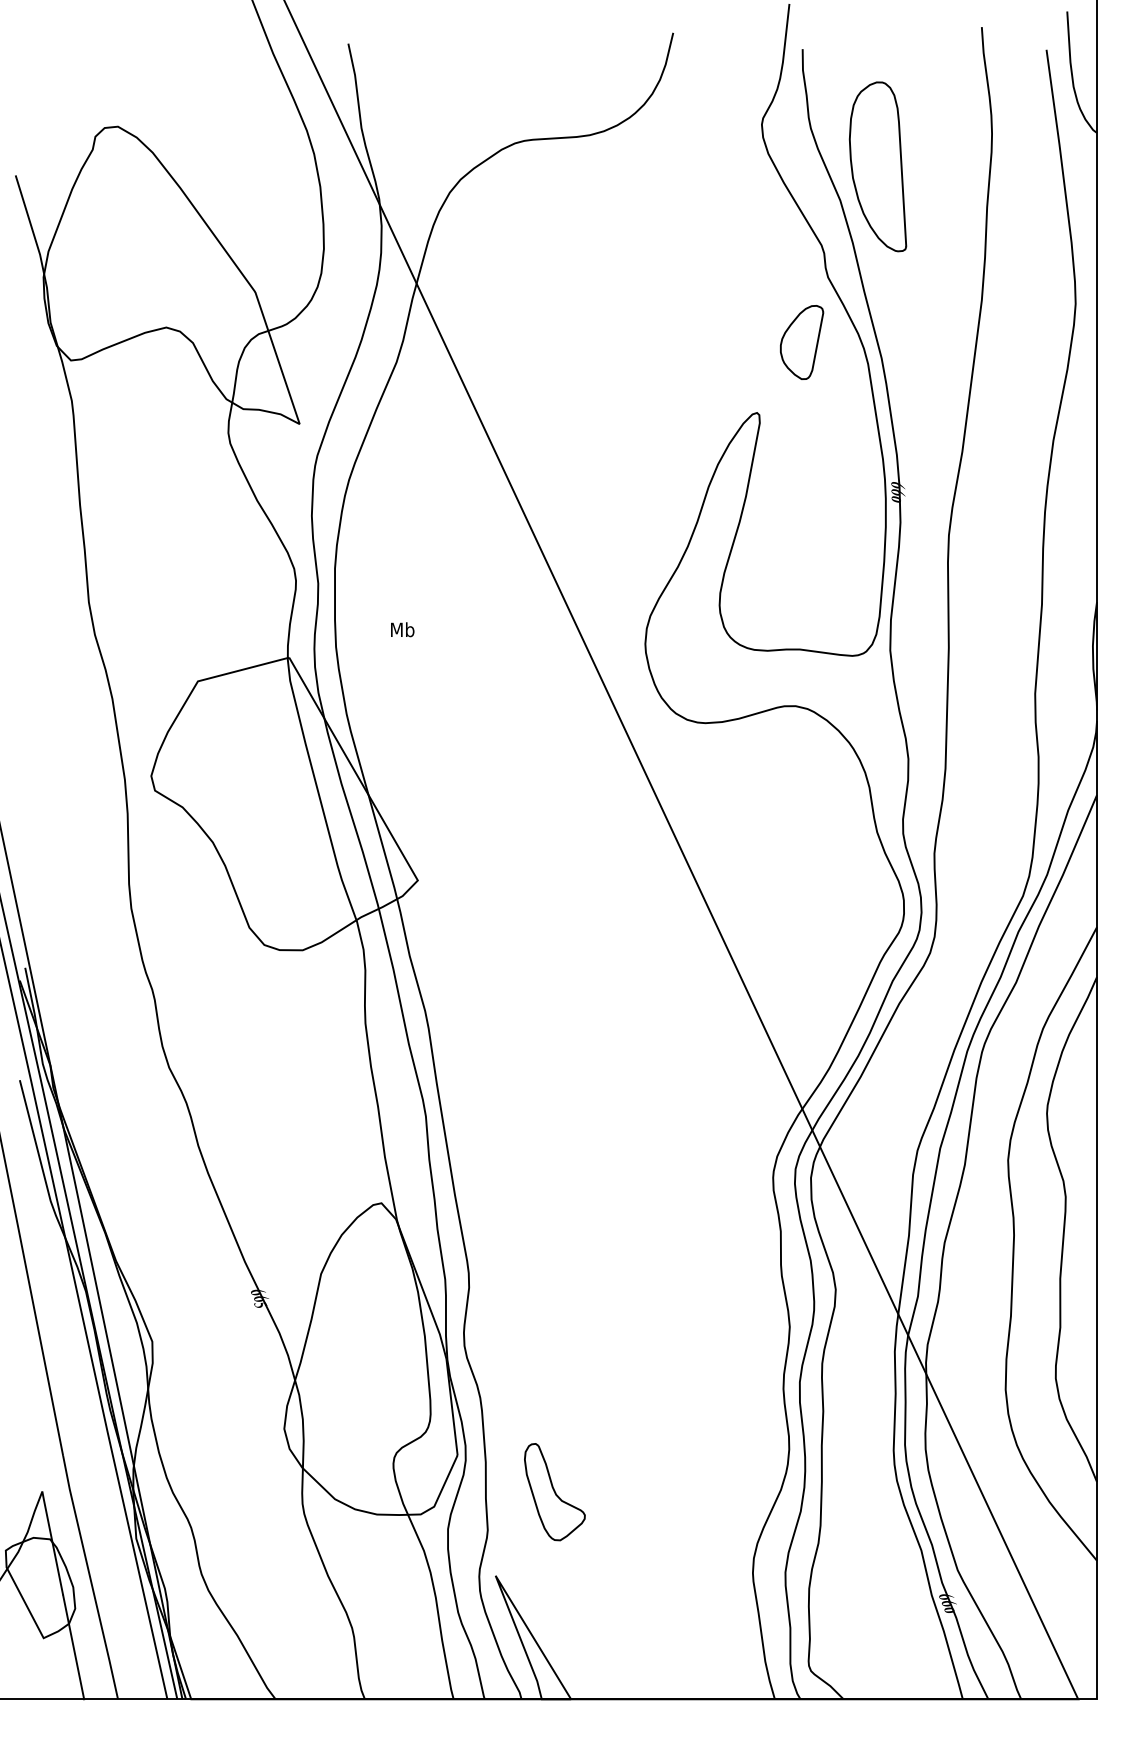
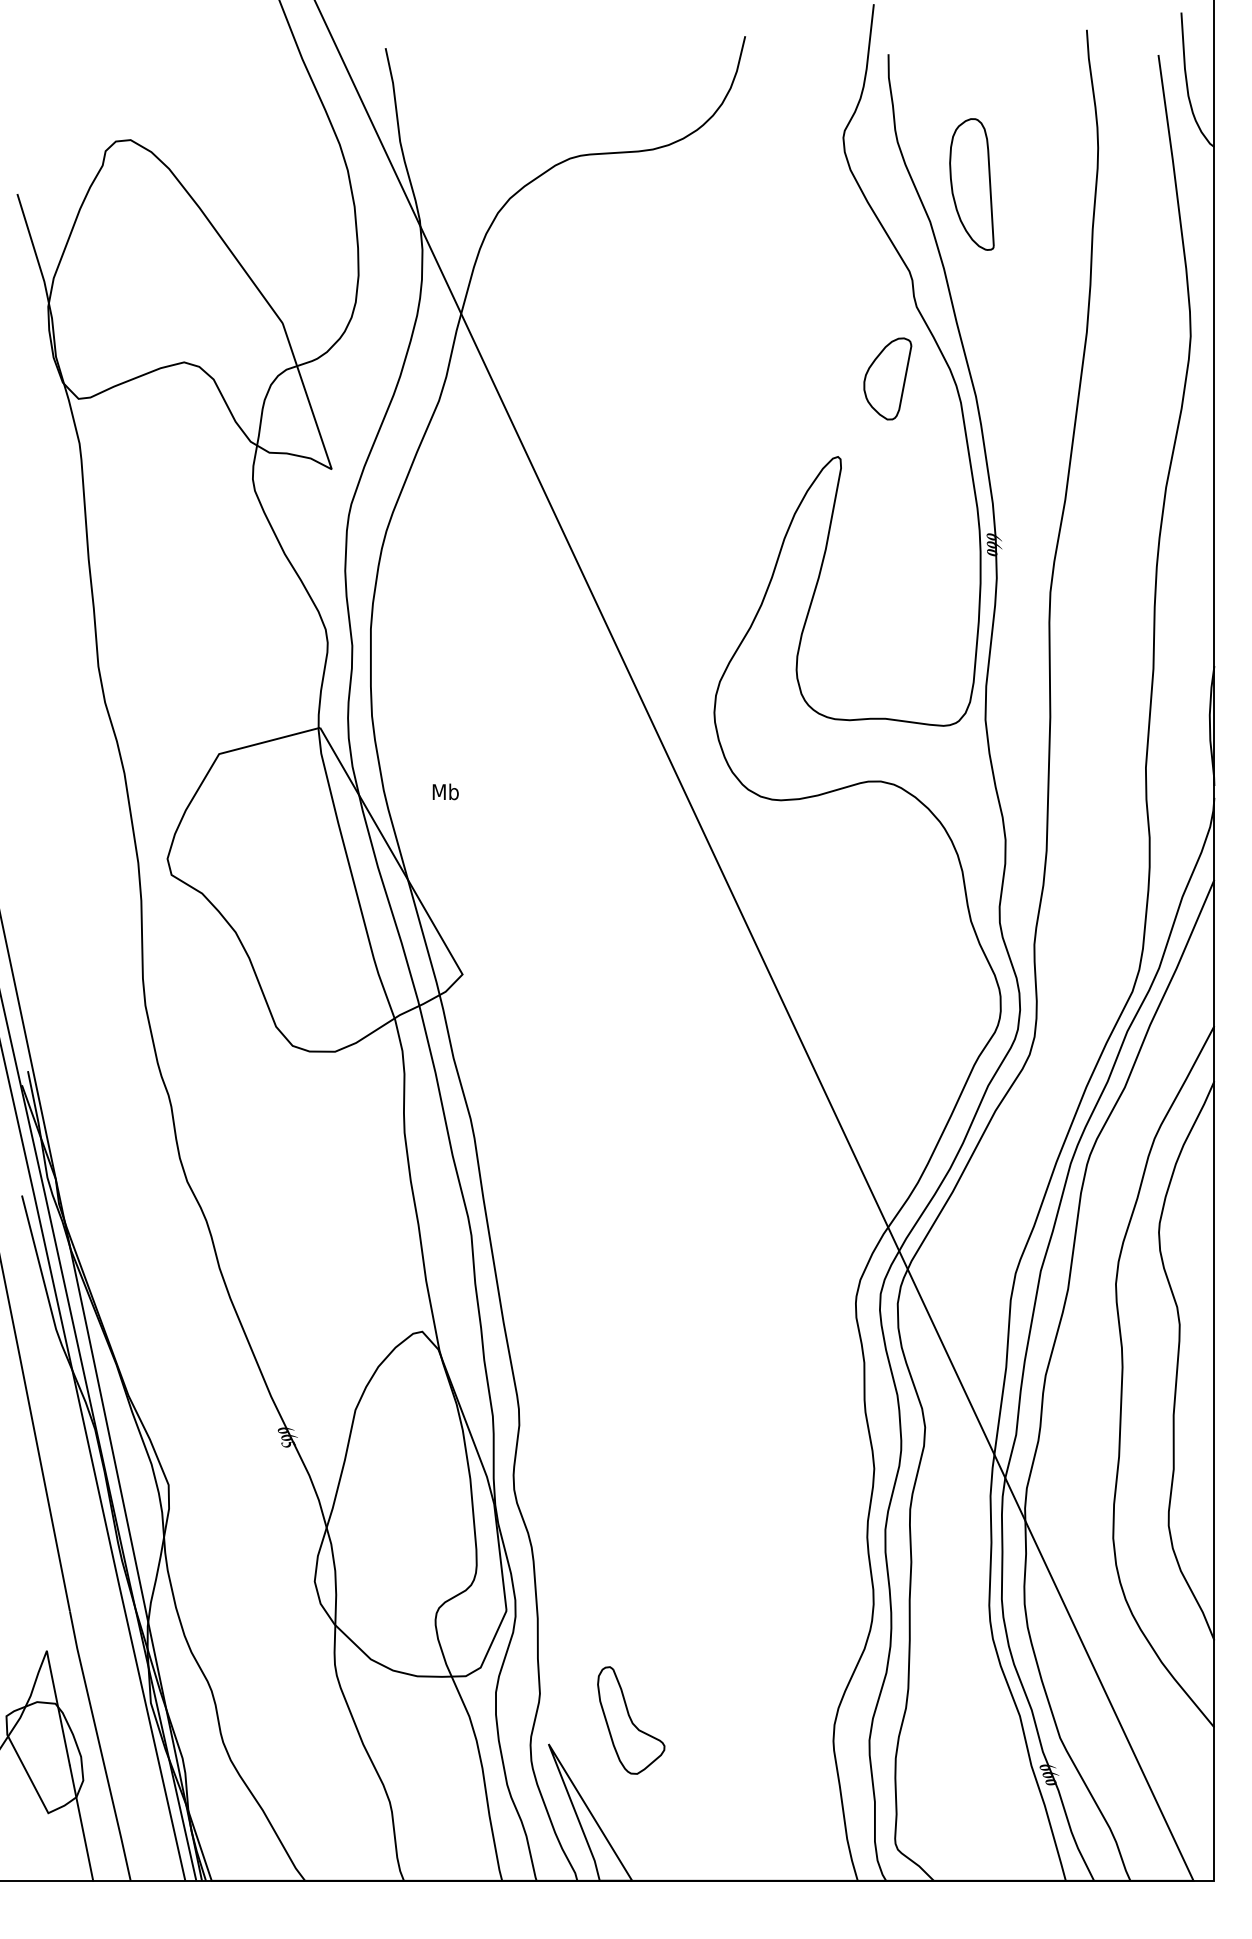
part: (877, 166) -> (971, 184), size x0.7
text: (402, 629) -> (445, 791), moved
part: (555, 1492) -> (631, 1720), moved

